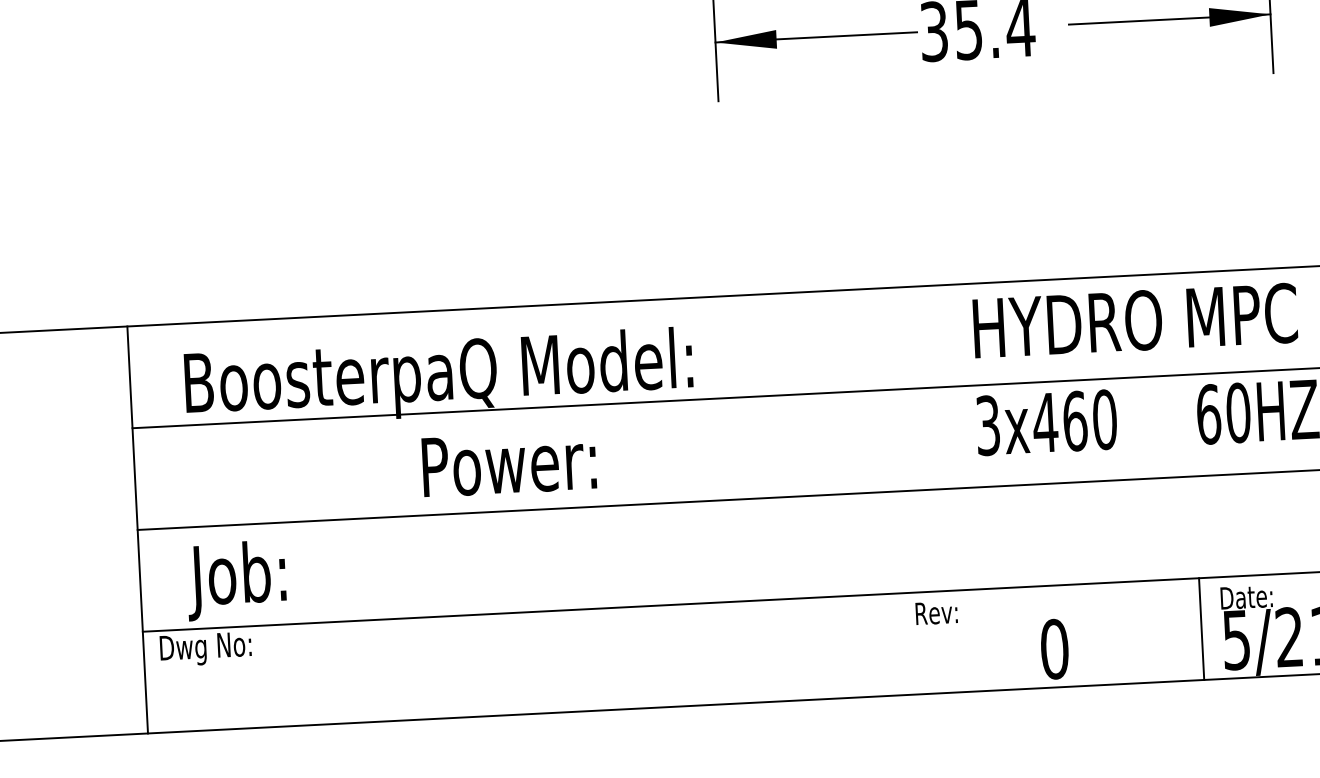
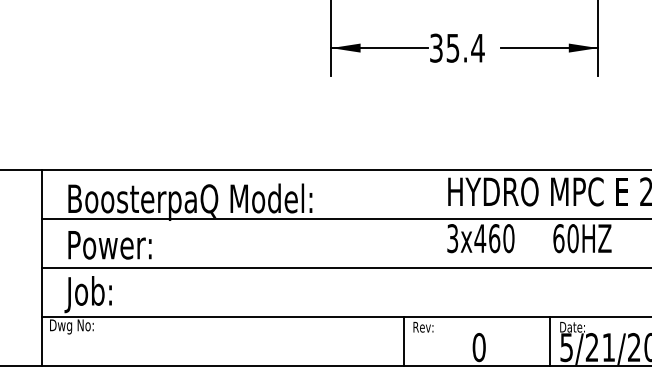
text: (508, 464) -> (109, 245), moved
line: (898, 642) -> (404, 340), added

